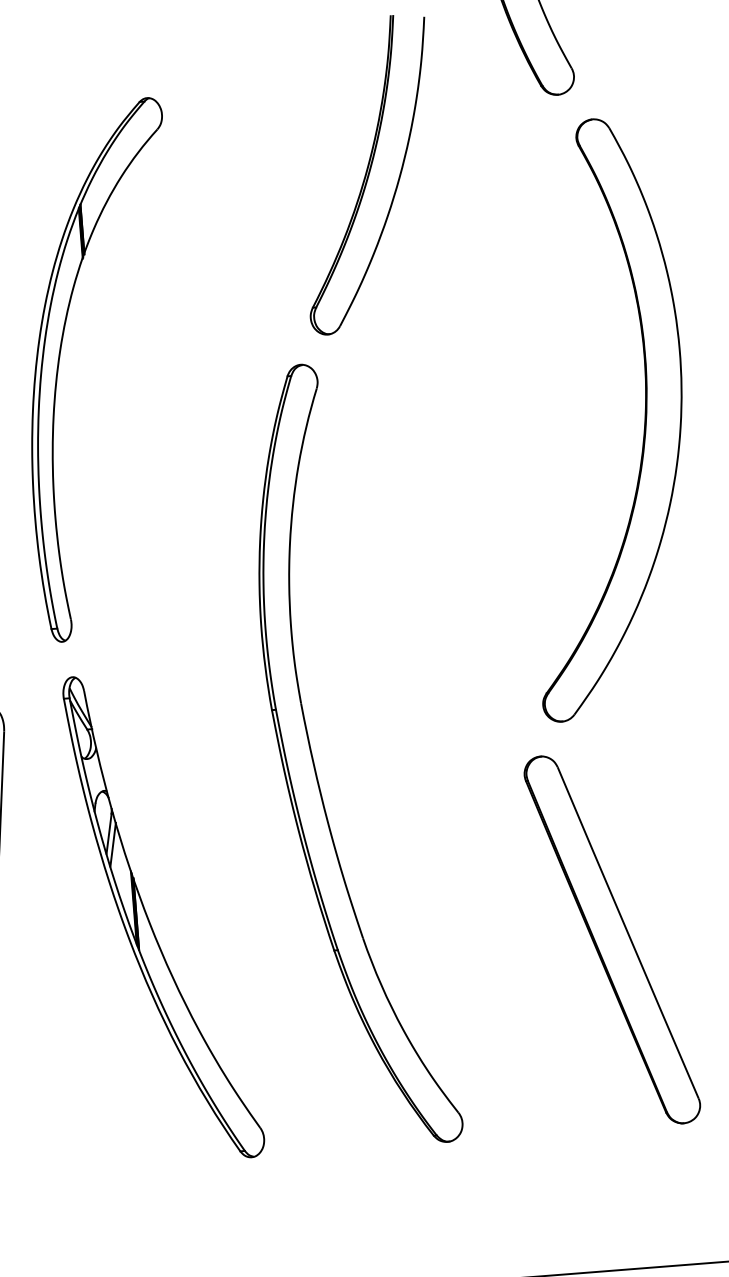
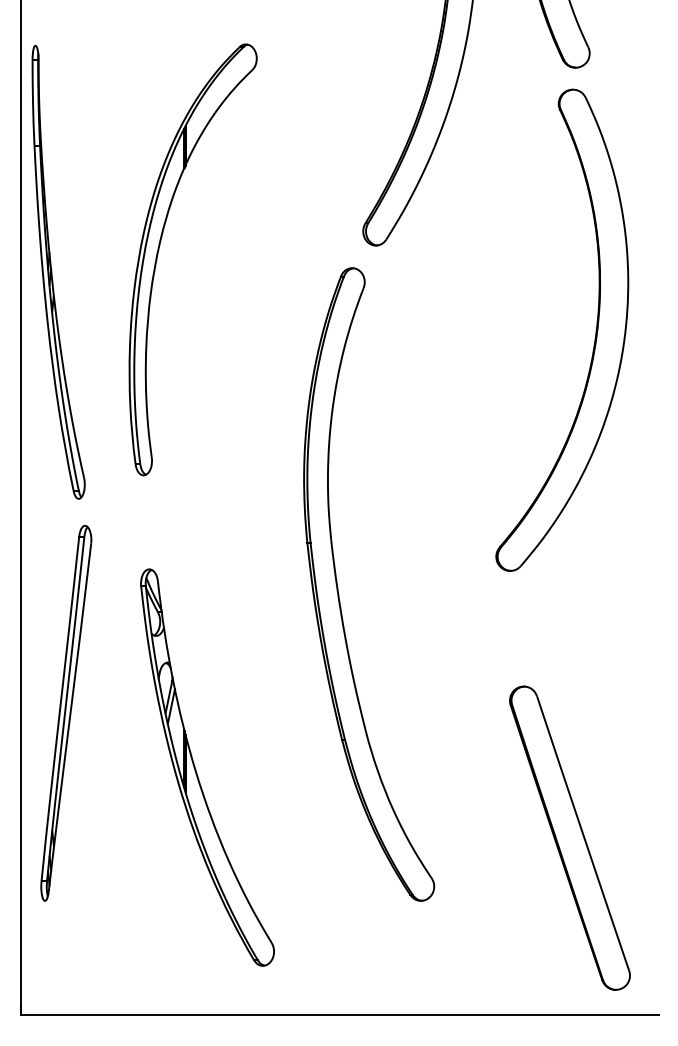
part: (644, 415) -> (595, 330), moved
part: (150, 920) -> (196, 769), moved
part: (611, 939) -> (569, 837), moved

